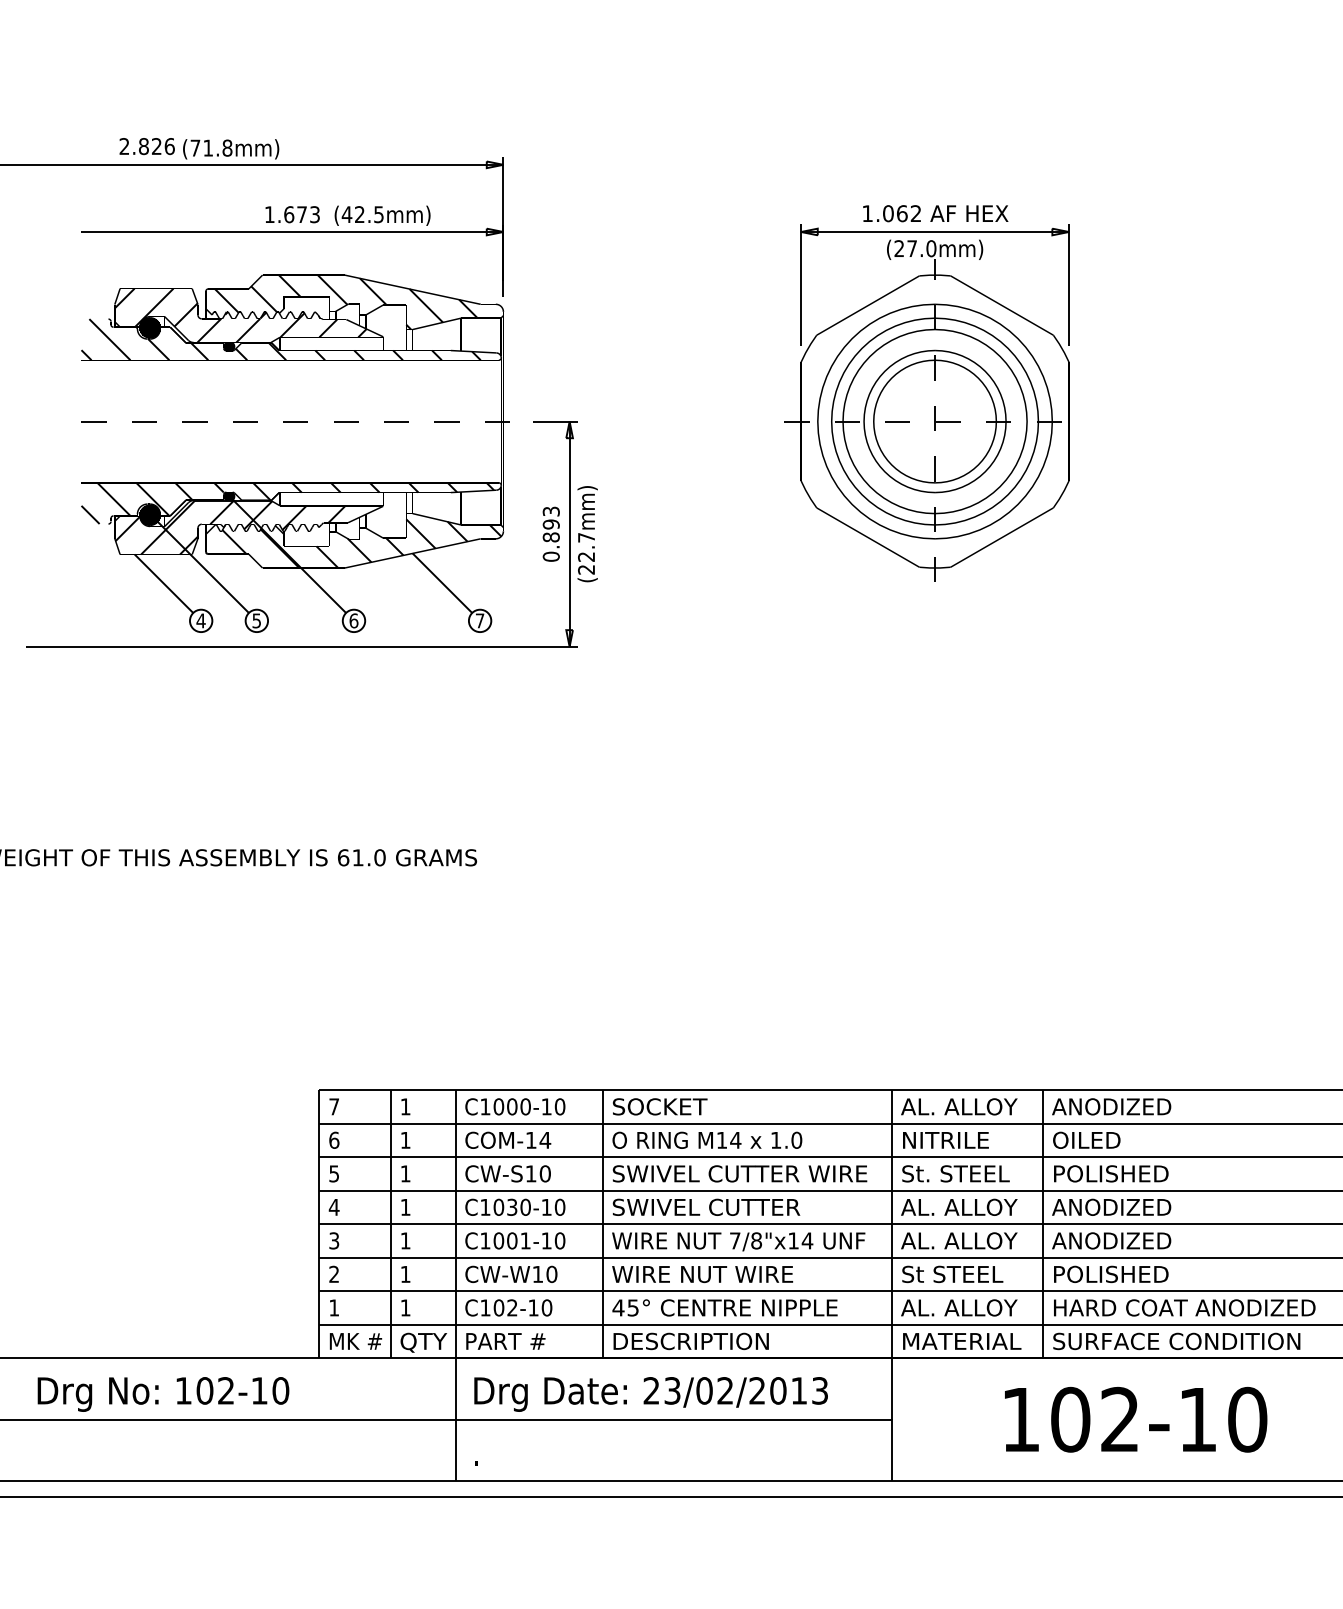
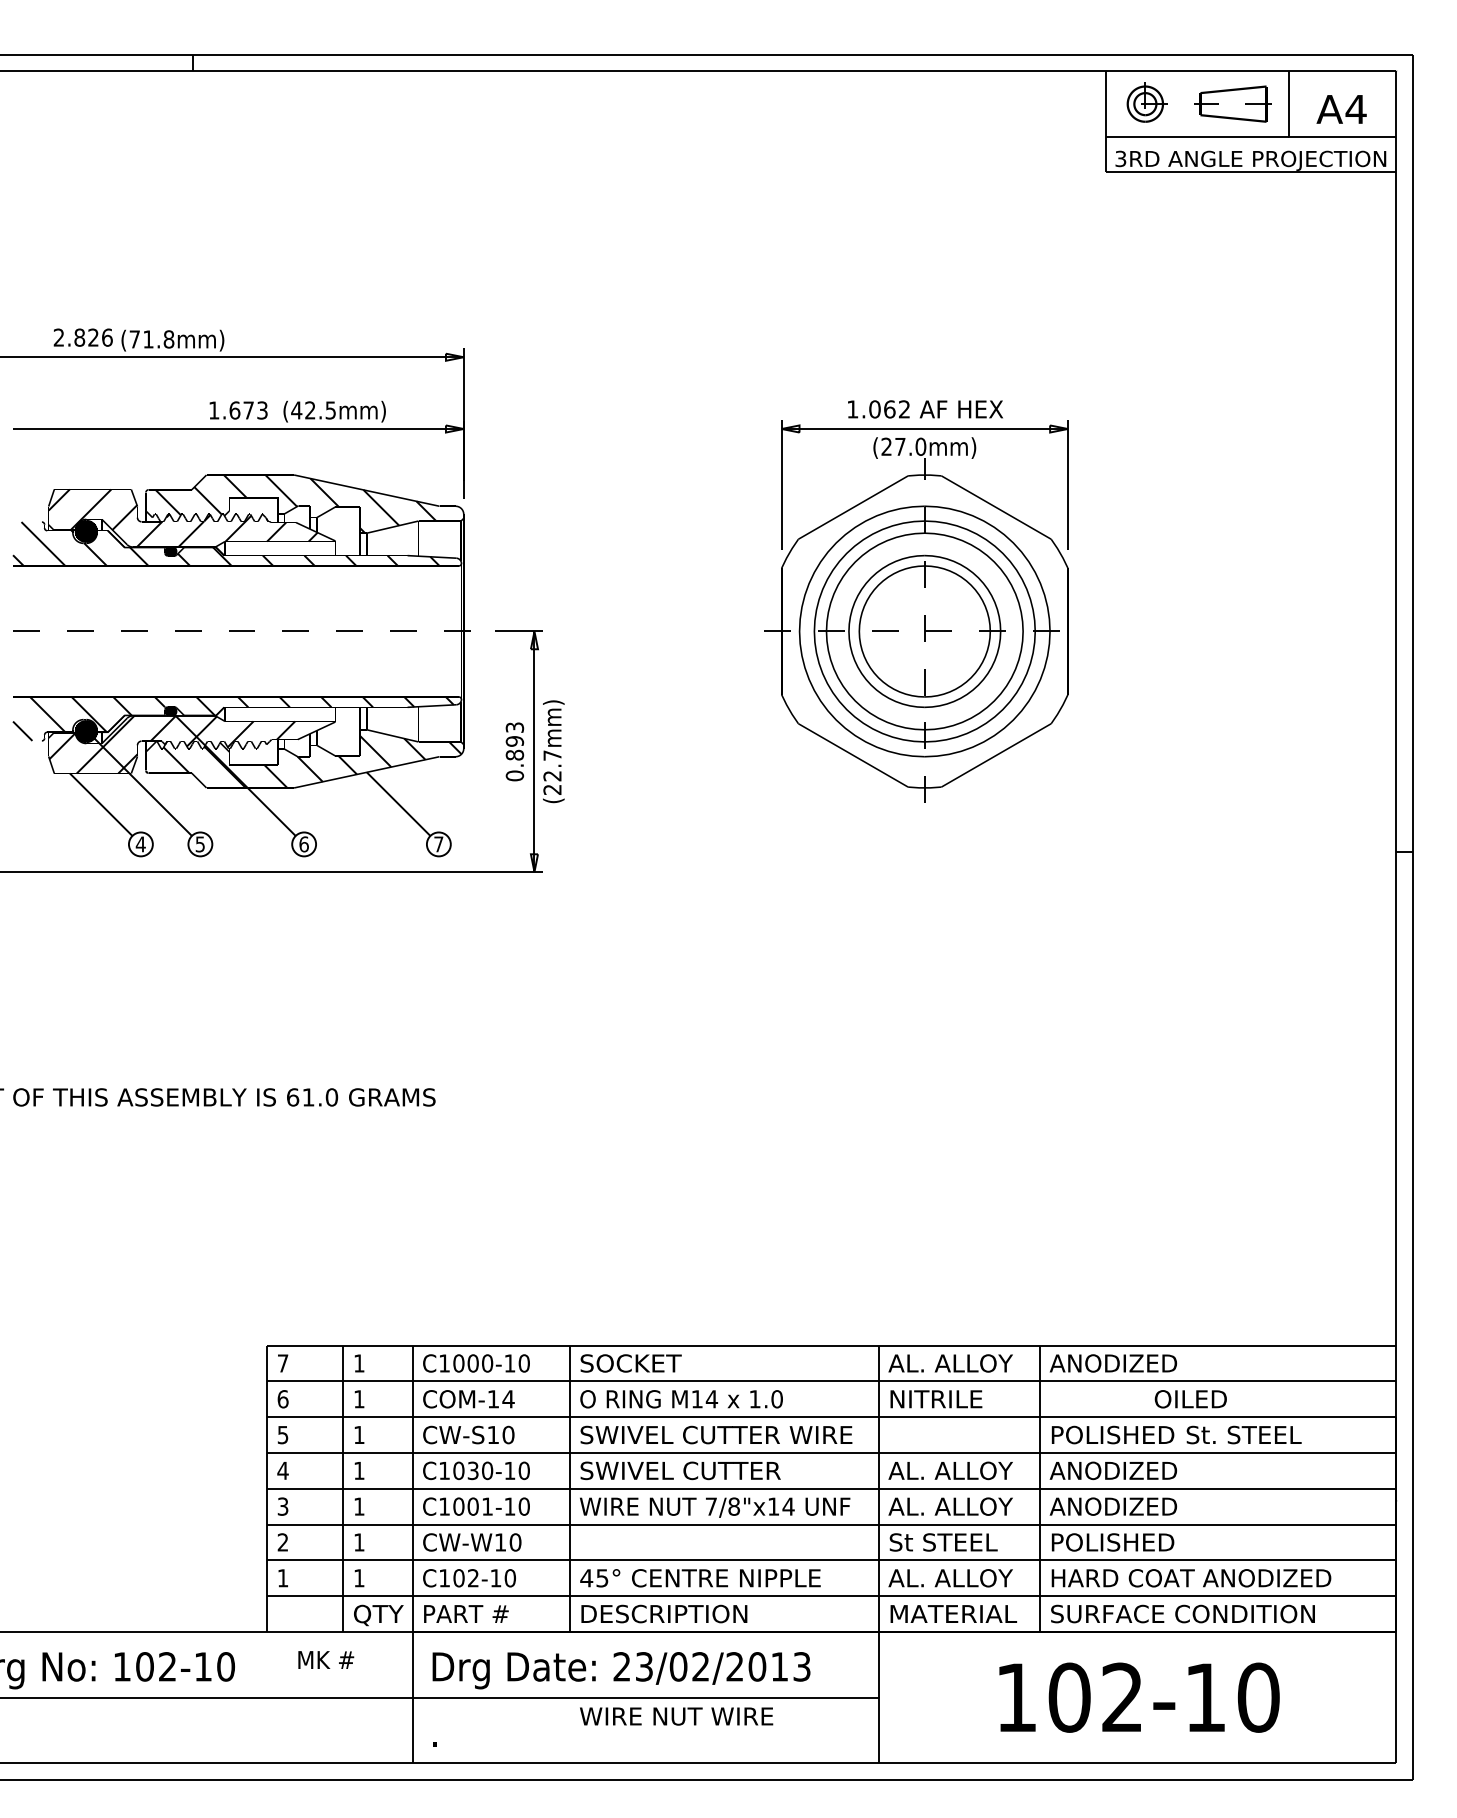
text: (1086, 1140) -> (1190, 1399), moved
text: (955, 1173) -> (1243, 1434), moved
text: (702, 1274) -> (676, 1716), moved
text: (356, 1340) -> (326, 1659), moved

